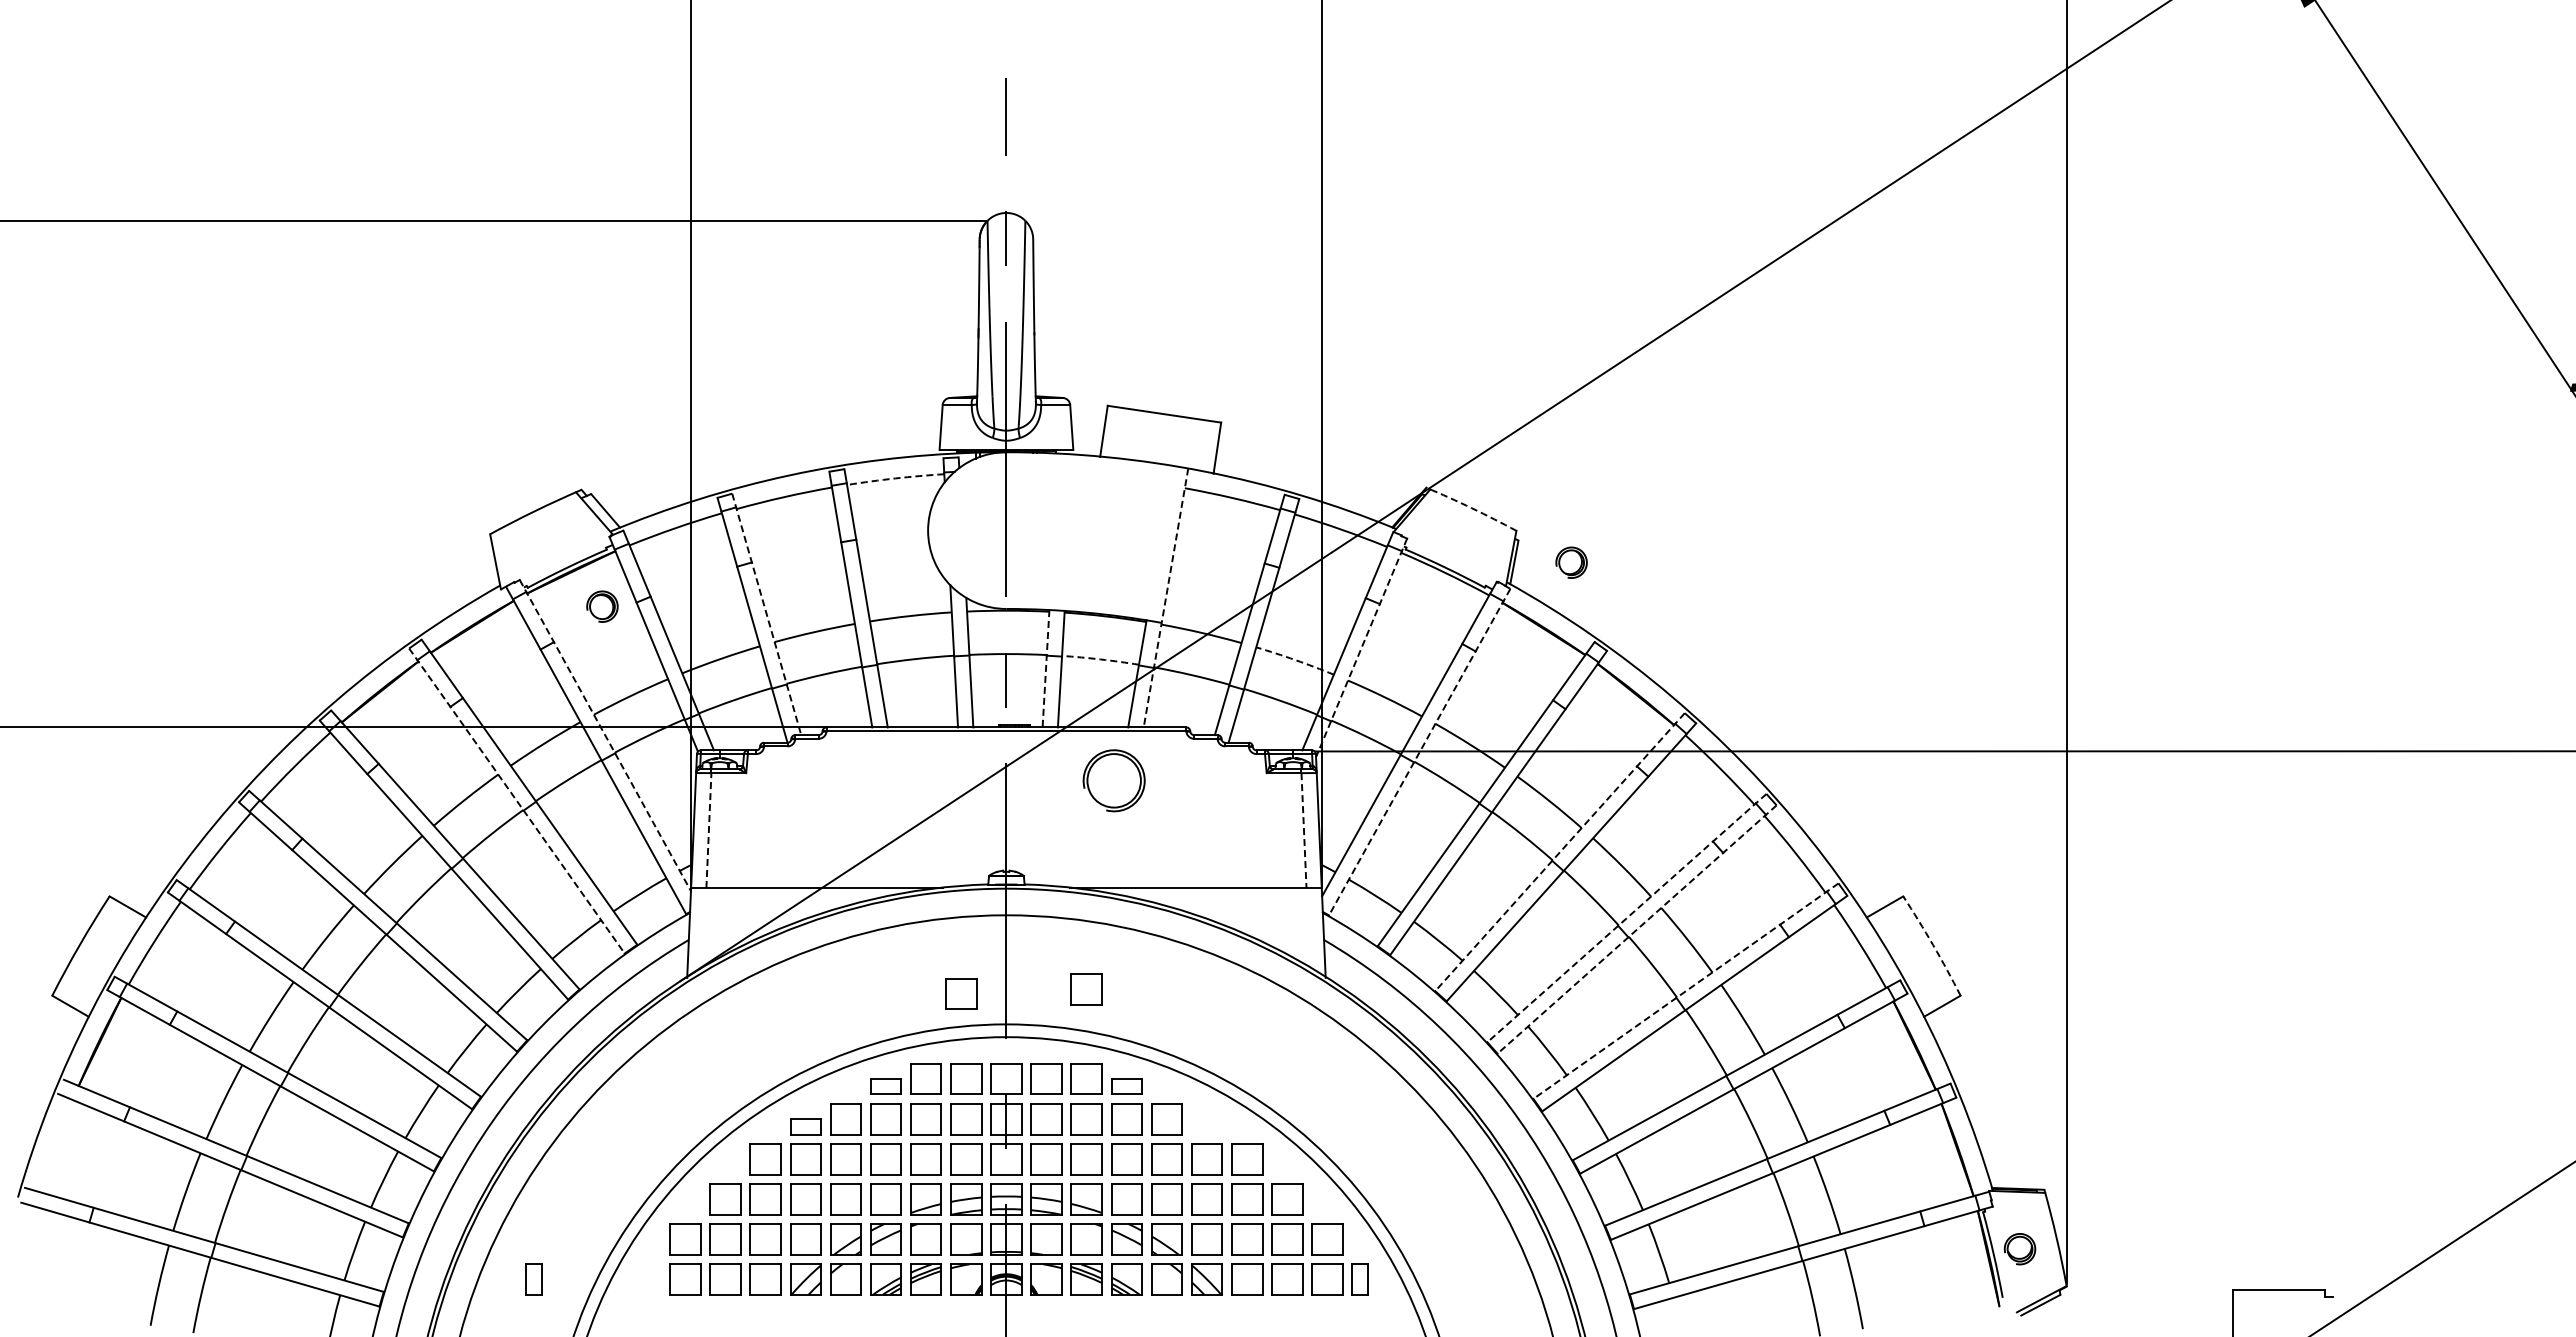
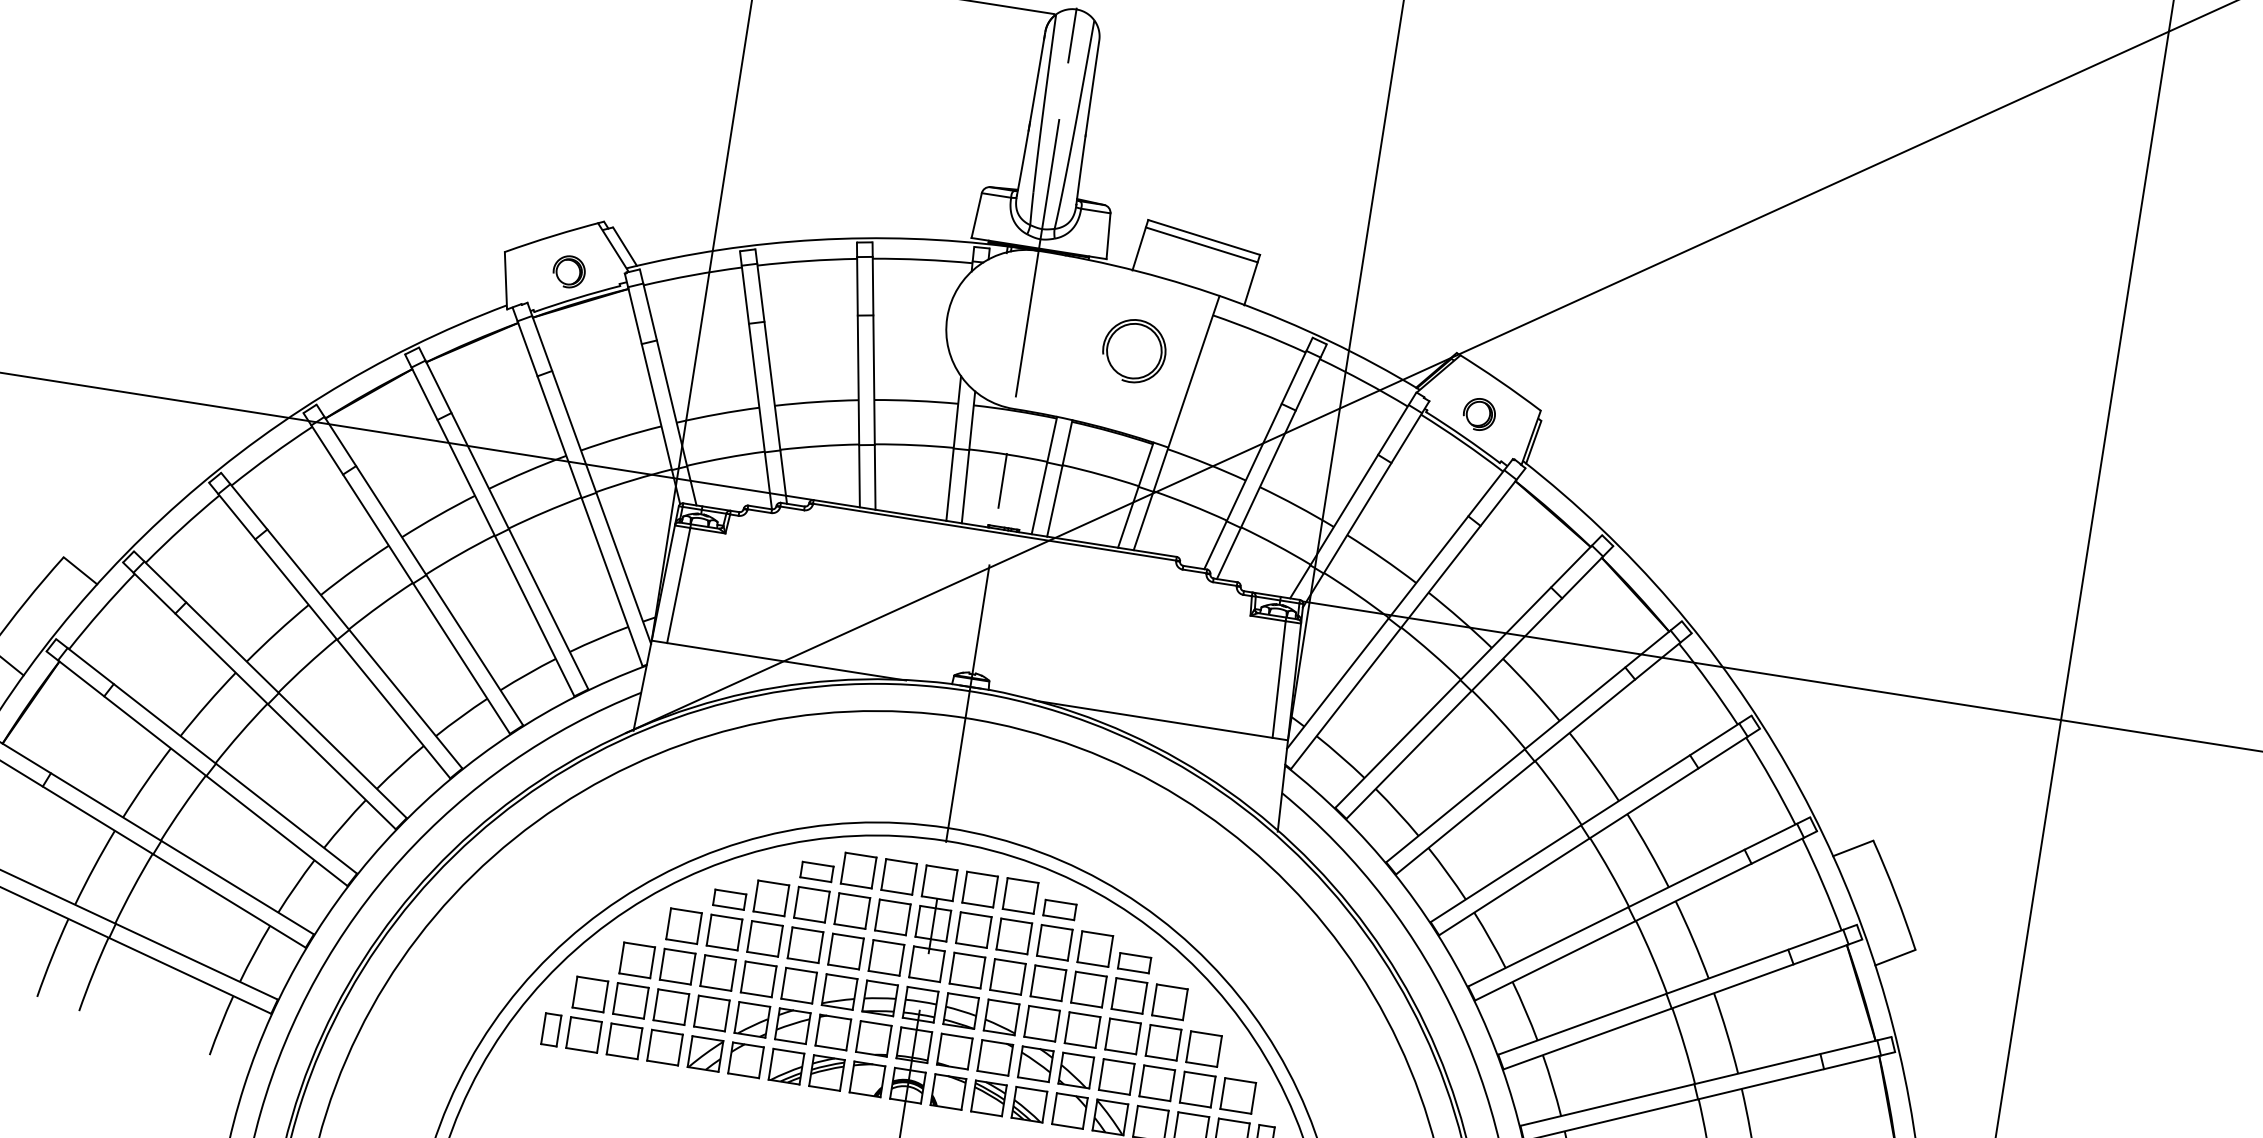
line: (1163, 421) -> (1202, 244), added
arc: (895, 478) -> (922, 259), dashed -> solid
arc: (1471, 508) -> (1499, 381), dashed -> solid
part: (1571, 562) -> (1479, 414), moved
line: (1165, 598) -> (1176, 423), dashed -> solid
part: (602, 606) -> (569, 271), moved
line: (766, 614) -> (770, 376), dashed -> solid
line: (1361, 648) -> (1365, 504), dashed -> solid
arc: (1100, 659) -> (1100, 474), dashed -> solid
arc: (1295, 660) -> (1297, 506), dashed -> solid
line: (1046, 668) -> (1044, 475), dashed -> solid
line: (605, 735) -> (589, 473), dashed -> solid
line: (1419, 752) -> (1407, 619), dashed -> solid
part: (1113, 780) -> (1133, 350), moved
line: (516, 801) -> (489, 525), dashed -> solid
line: (708, 830) -> (678, 585), dashed -> solid
line: (1304, 831) -> (1279, 680), dashed -> solid
line: (1560, 852) -> (1534, 742), dashed -> solid
line: (1626, 918) -> (1590, 819), dashed -> solid
line: (1637, 929) -> (1599, 832), dashed -> solid
arc: (1933, 945) -> (1896, 894), dashed -> solid
part: (1086, 989) -> (1034, 805), removed
line: (1685, 991) -> (1638, 902), dashed -> solid
part: (961, 993) -> (907, 789), removed
part: (1206, 1126) -> (1134, 962), added
part: (533, 1279) -> (550, 1029), moved

